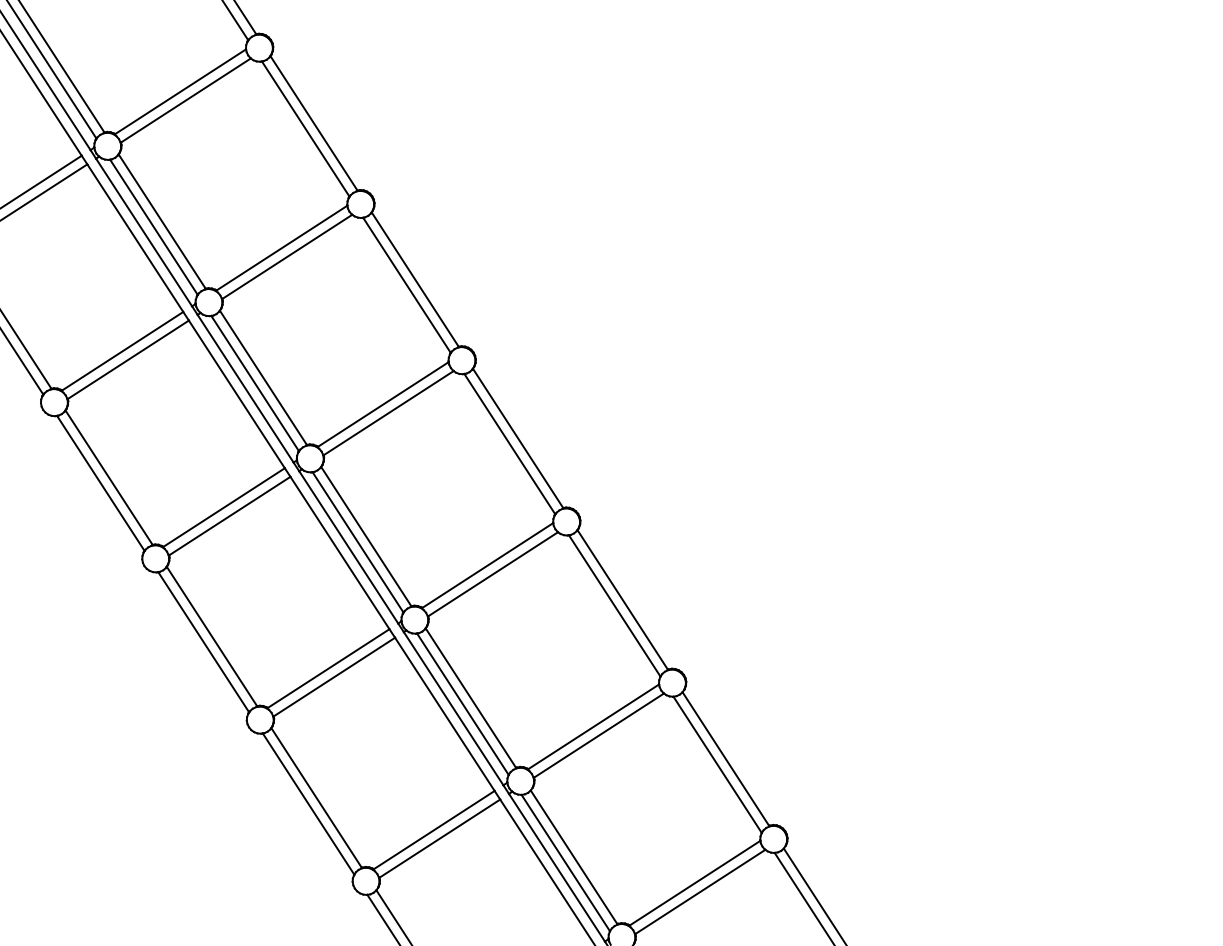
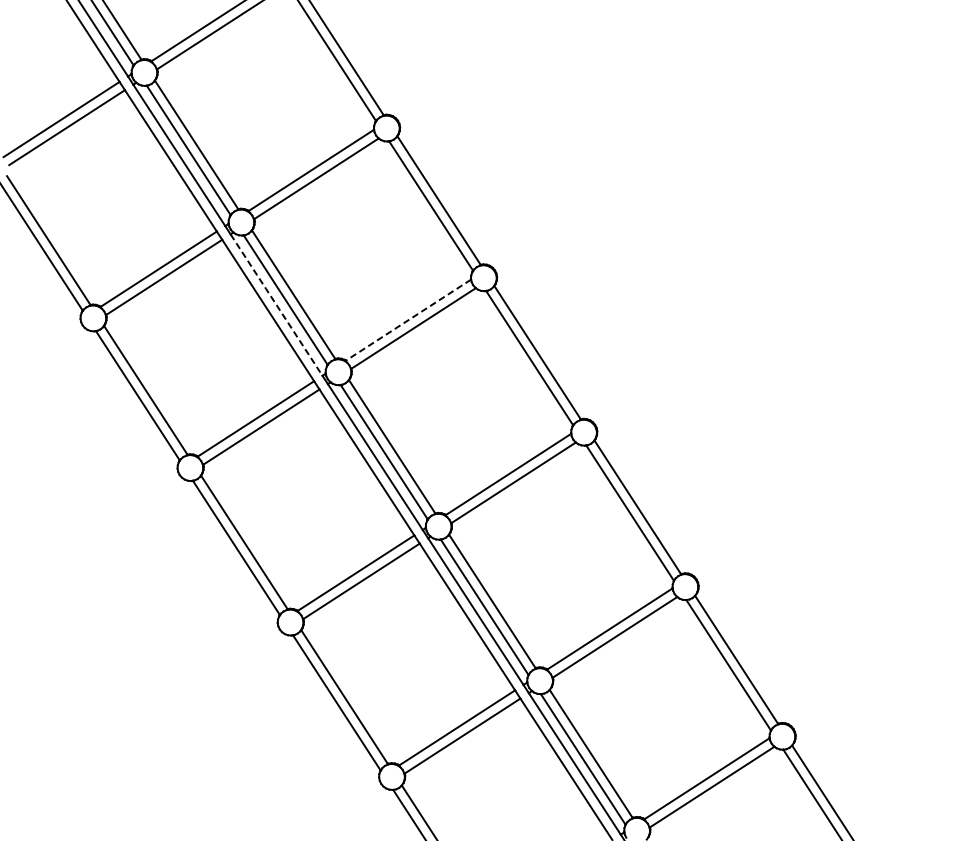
line: (245, 389) -> (276, 305), solid -> dashed
line: (383, 404) -> (408, 320), solid -> dashed

